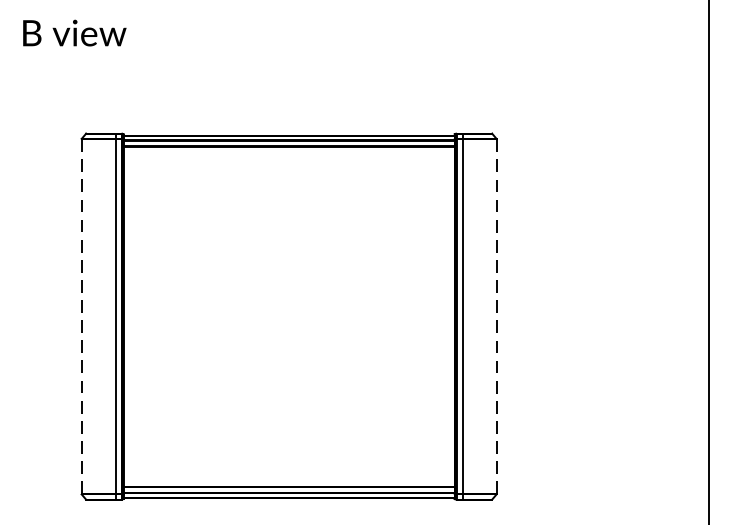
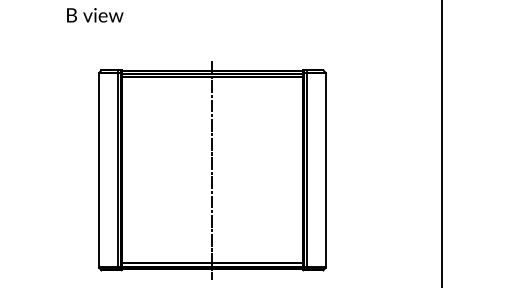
line: (495, 315) -> (325, 169), dashed -> solid
line: (82, 316) -> (99, 170), dashed -> solid
line: (289, 316) -> (212, 170), added

